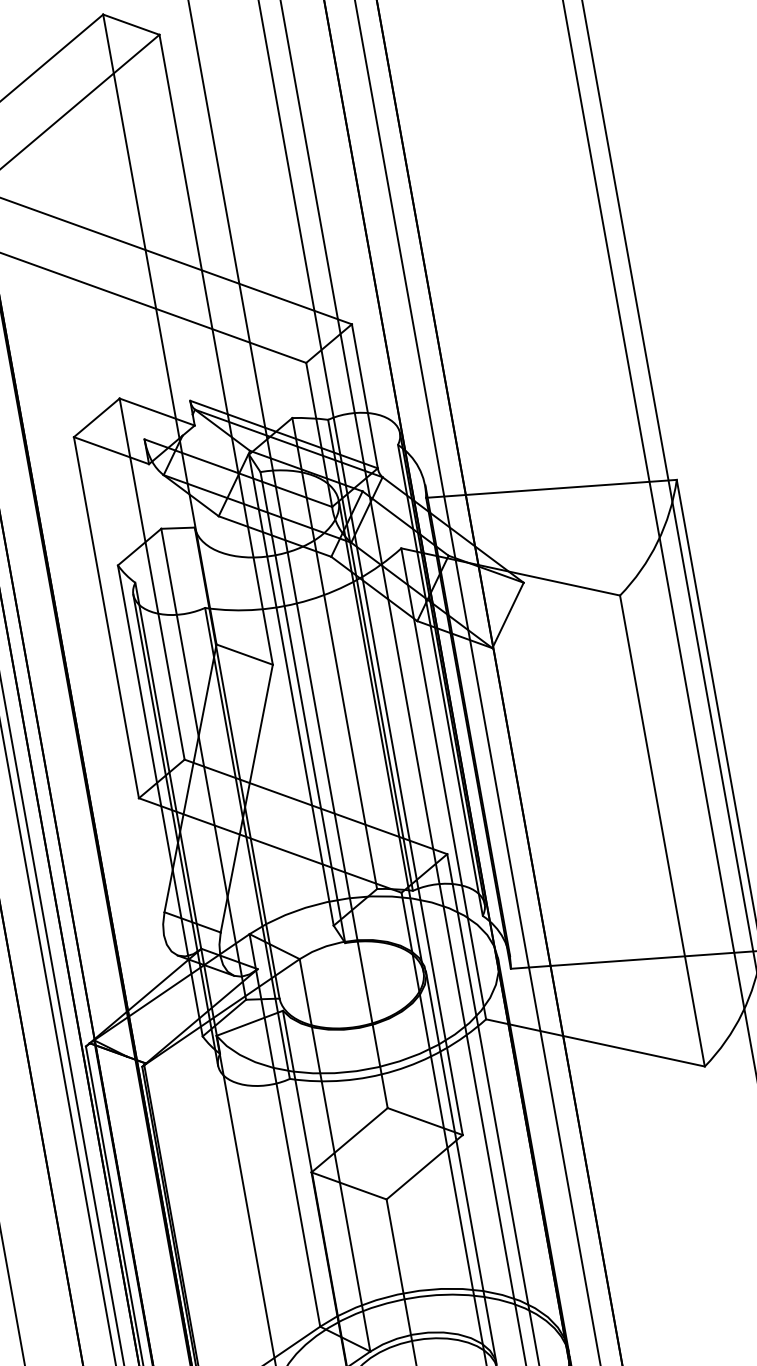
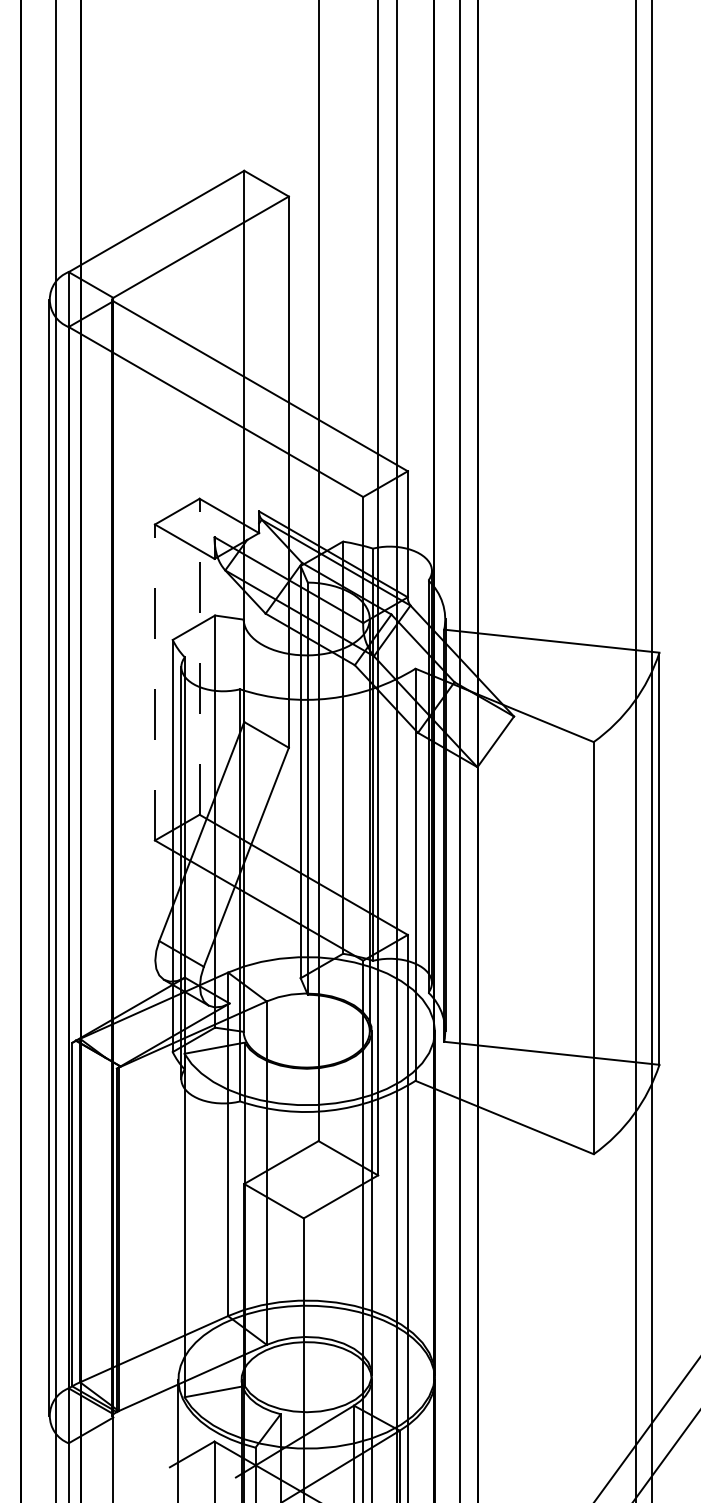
line: (151, 578) -> (199, 656), solid -> dashed
line: (107, 617) -> (155, 682), solid -> dashed

